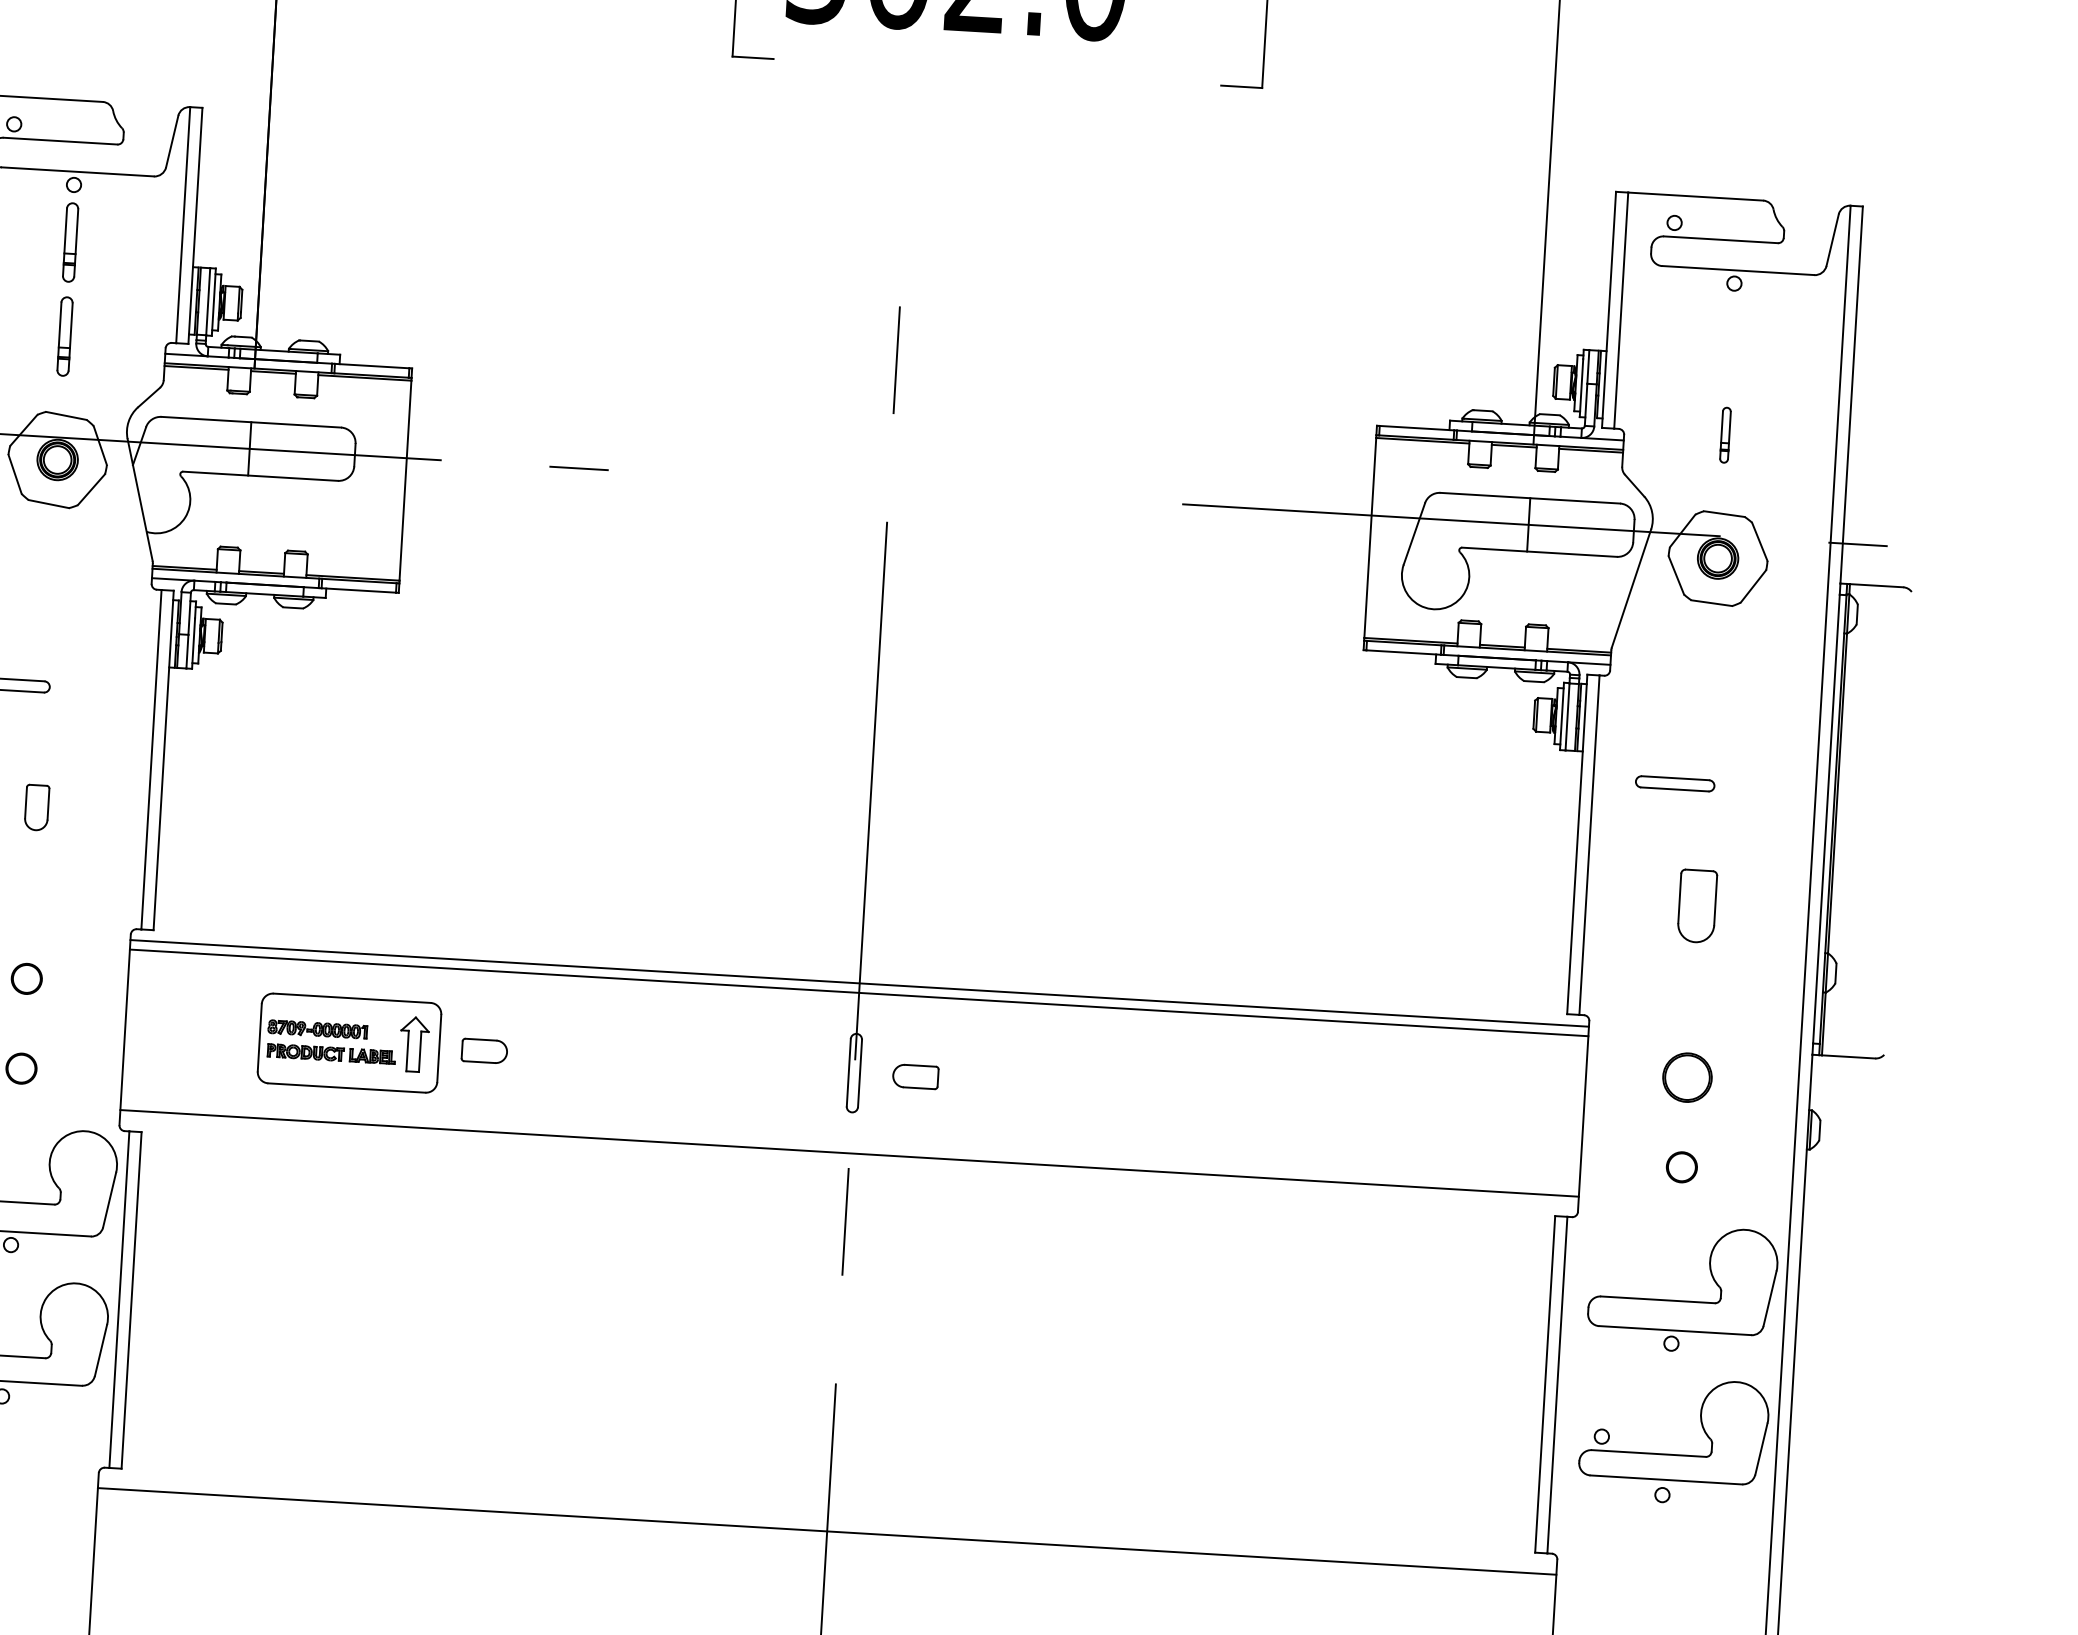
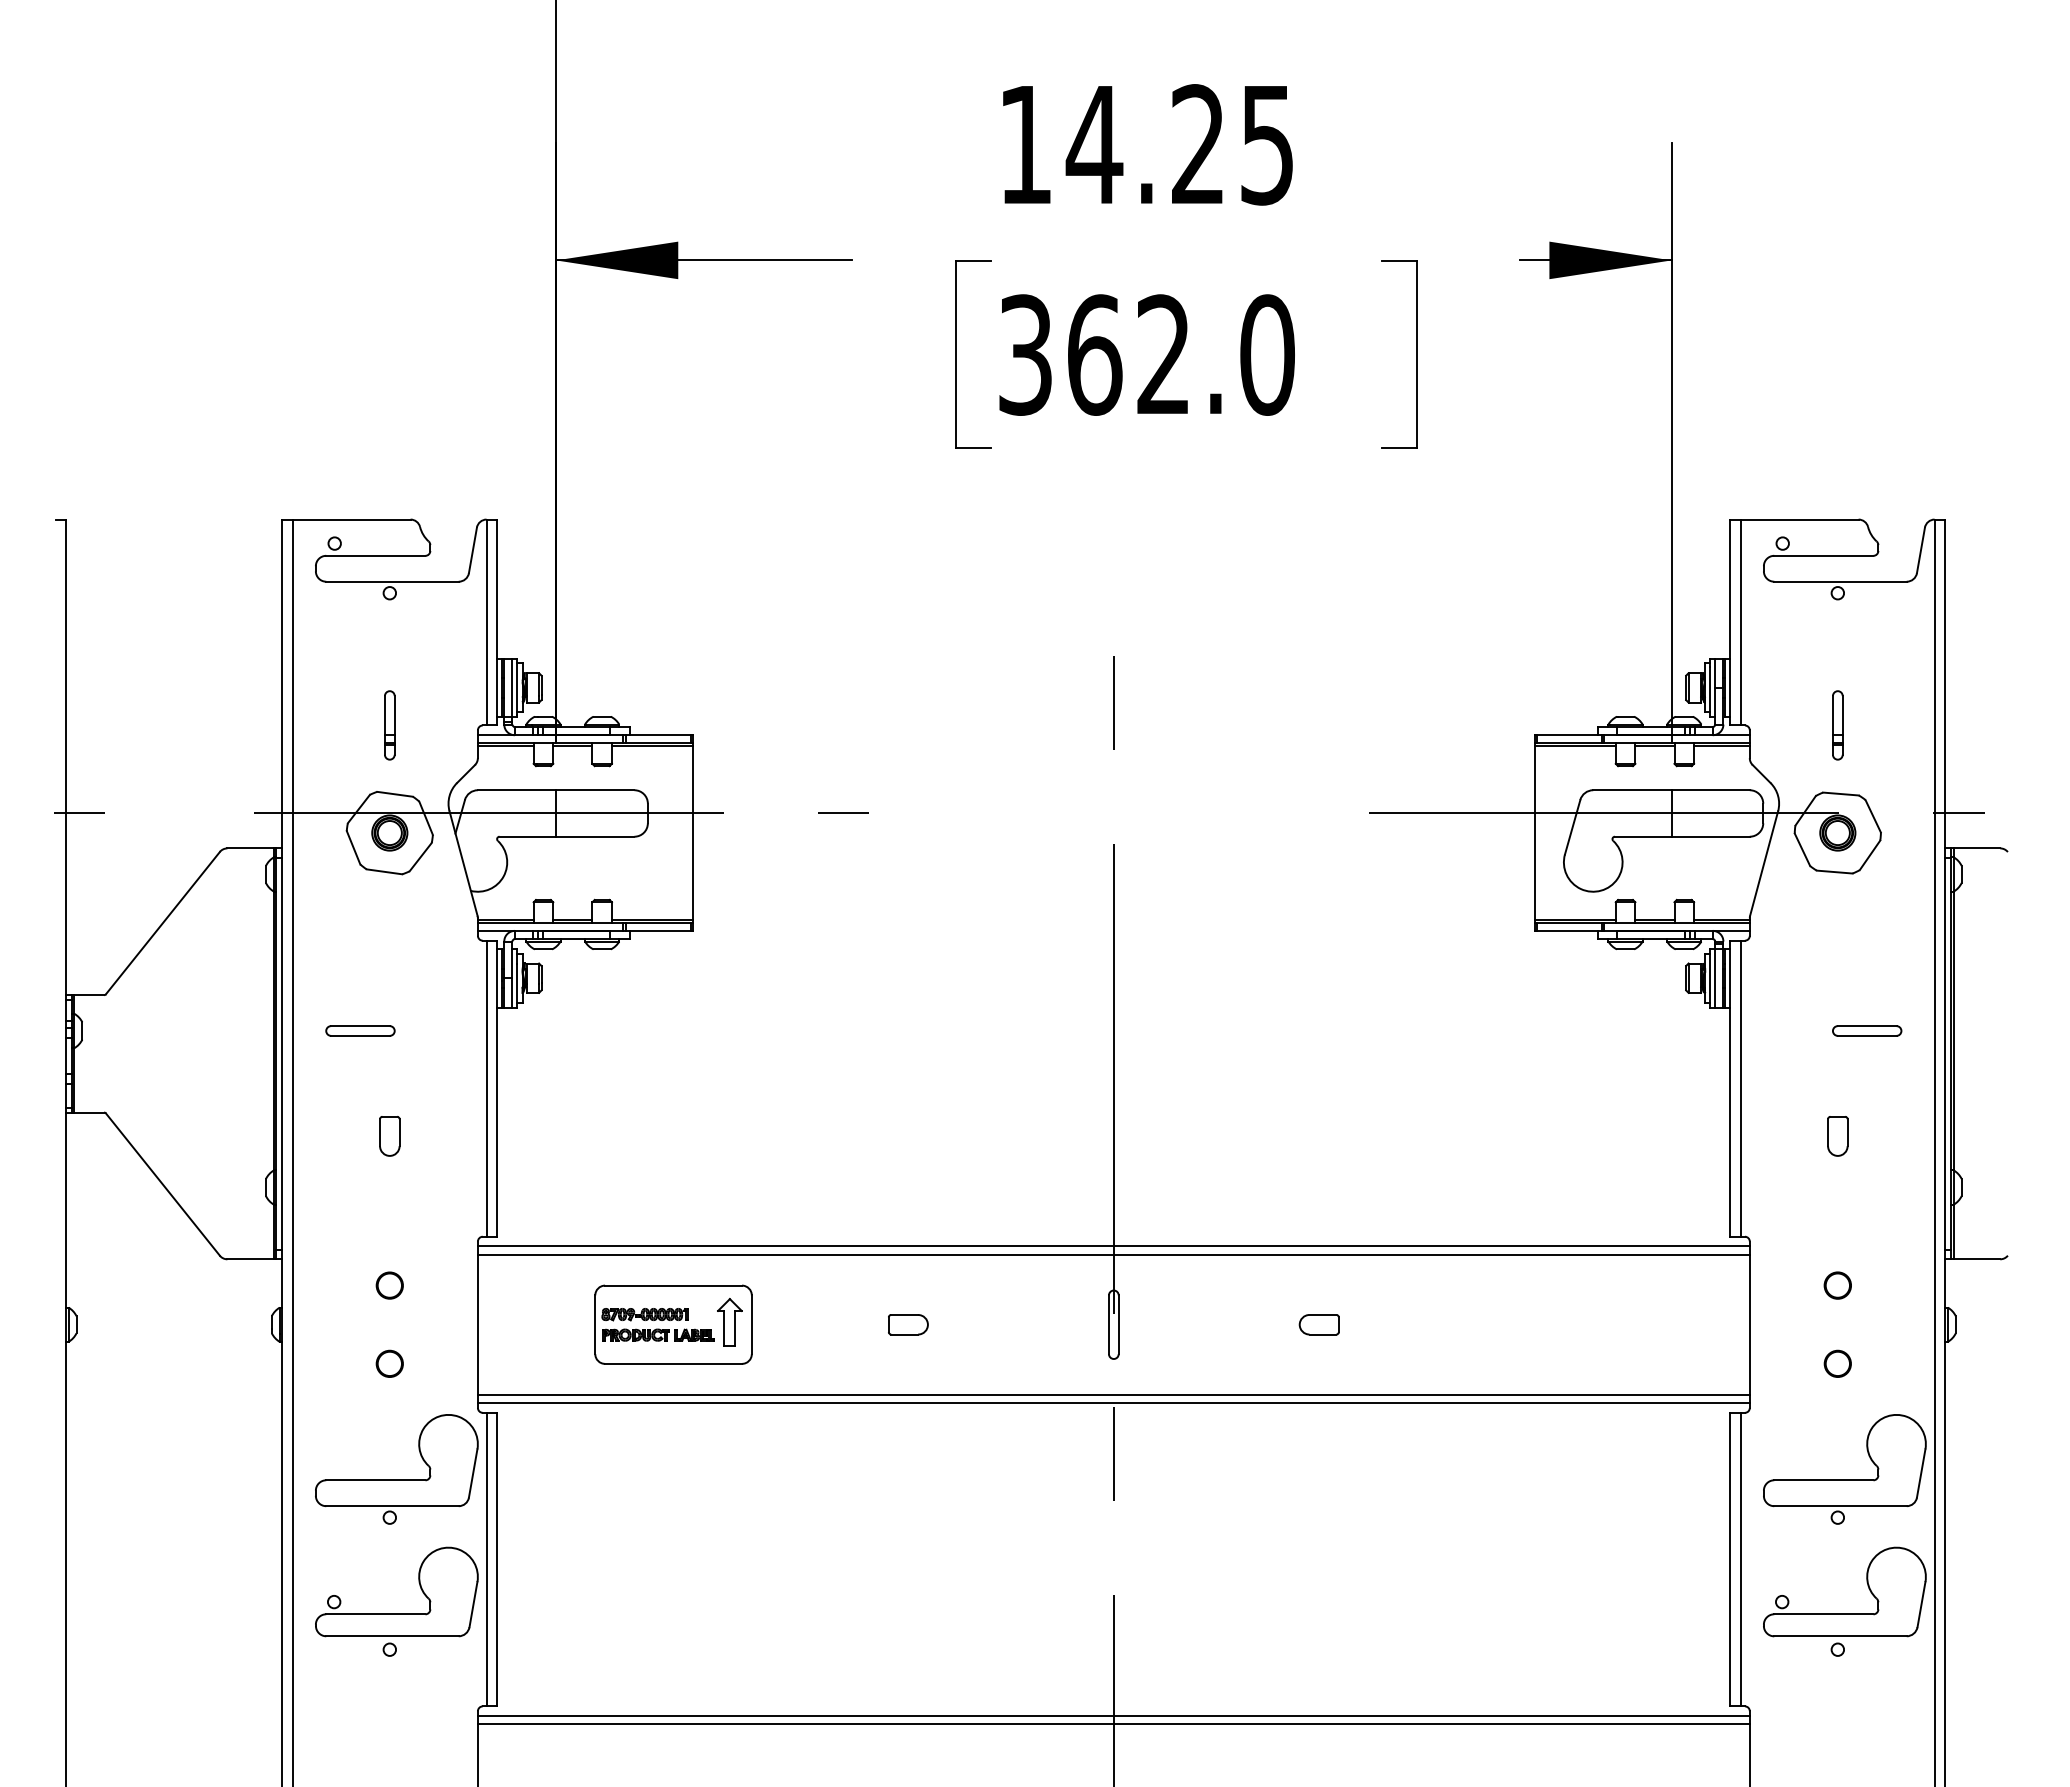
part: (70, 242) -> (389, 643), removed
part: (1725, 435) -> (1837, 725), size x1.43
part: (1675, 783) -> (1867, 1030), moved
part: (1697, 906) -> (1837, 1136), size x0.62
part: (484, 1050) -> (908, 1324), moved
part: (914, 1076) -> (1318, 1324), moved
circle: (1686, 1077) -> (1837, 1285), size x0.62
line: (848, 1163) -> (1113, 1403), added
line: (827, 1522) -> (1113, 1716), added

